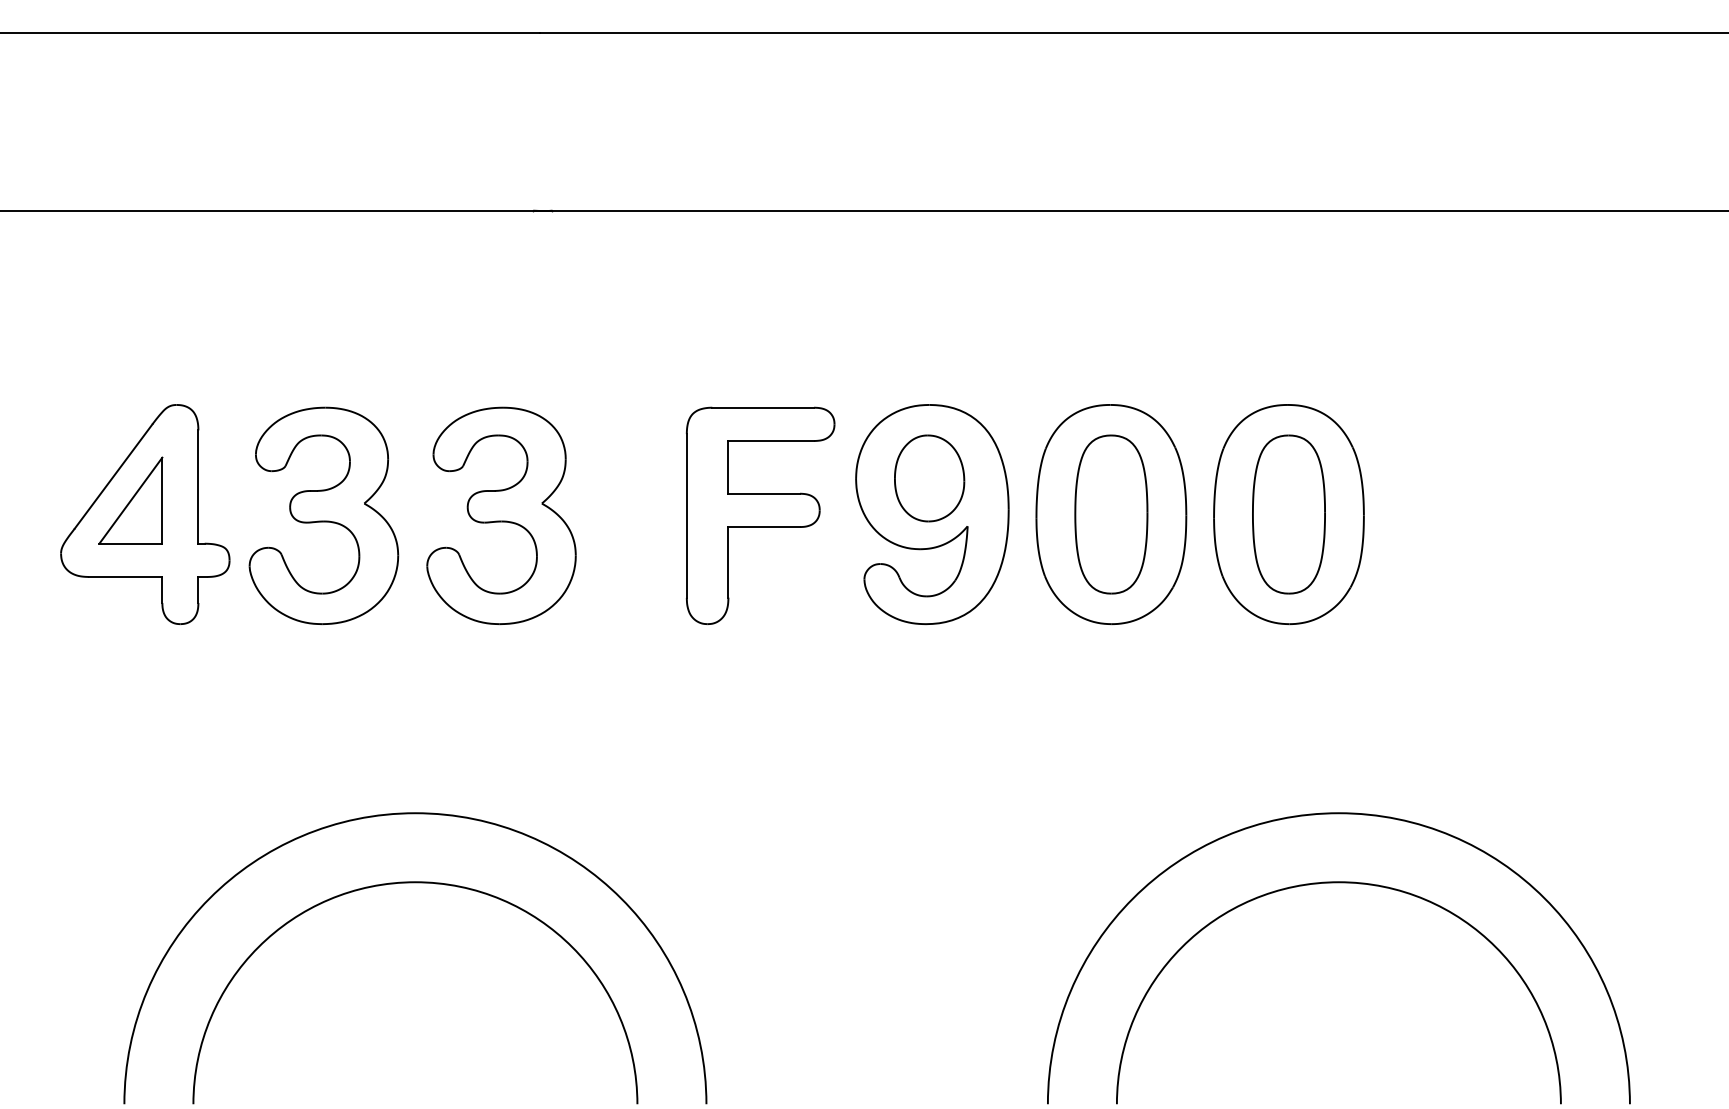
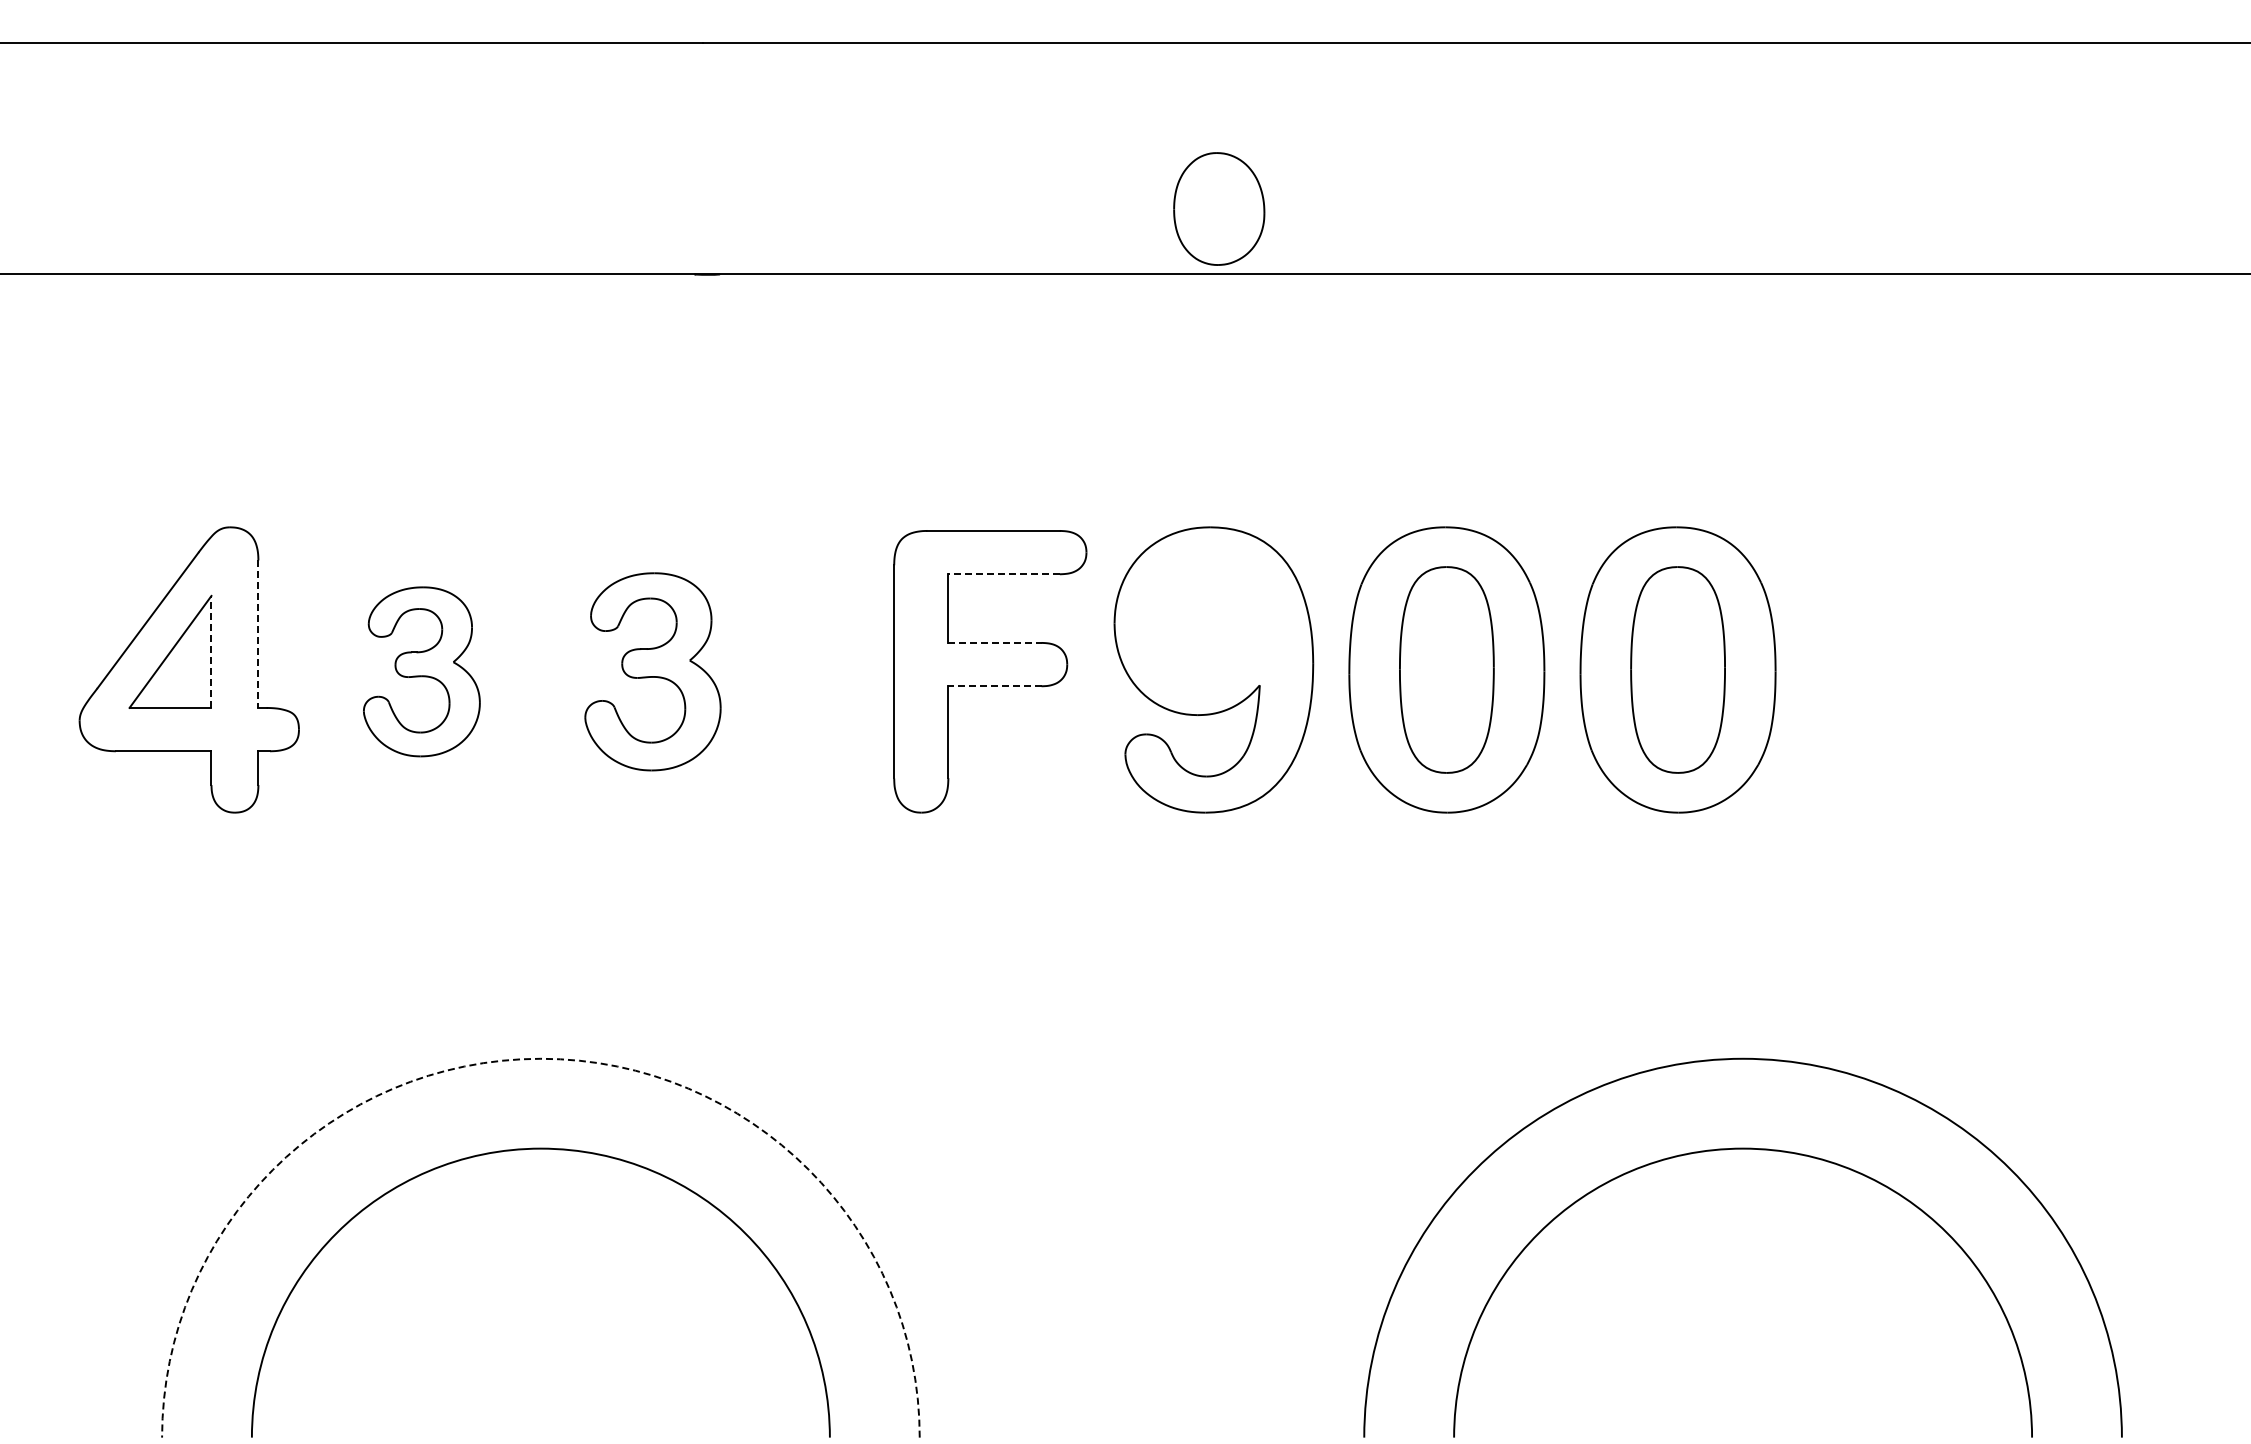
line: (771, 441) -> (1004, 574), solid -> dashed
part: (929, 478) -> (1219, 208), moved
line: (198, 487) -> (258, 634), solid -> dashed
line: (763, 493) -> (994, 642), solid -> dashed
line: (162, 500) -> (211, 651), solid -> dashed
part: (323, 515) -> (421, 671), size x0.6
part: (501, 515) -> (652, 671), size x0.7
line: (763, 527) -> (994, 686), solid -> dashed
arc: (415, 812) -> (540, 1058), solid -> dashed

